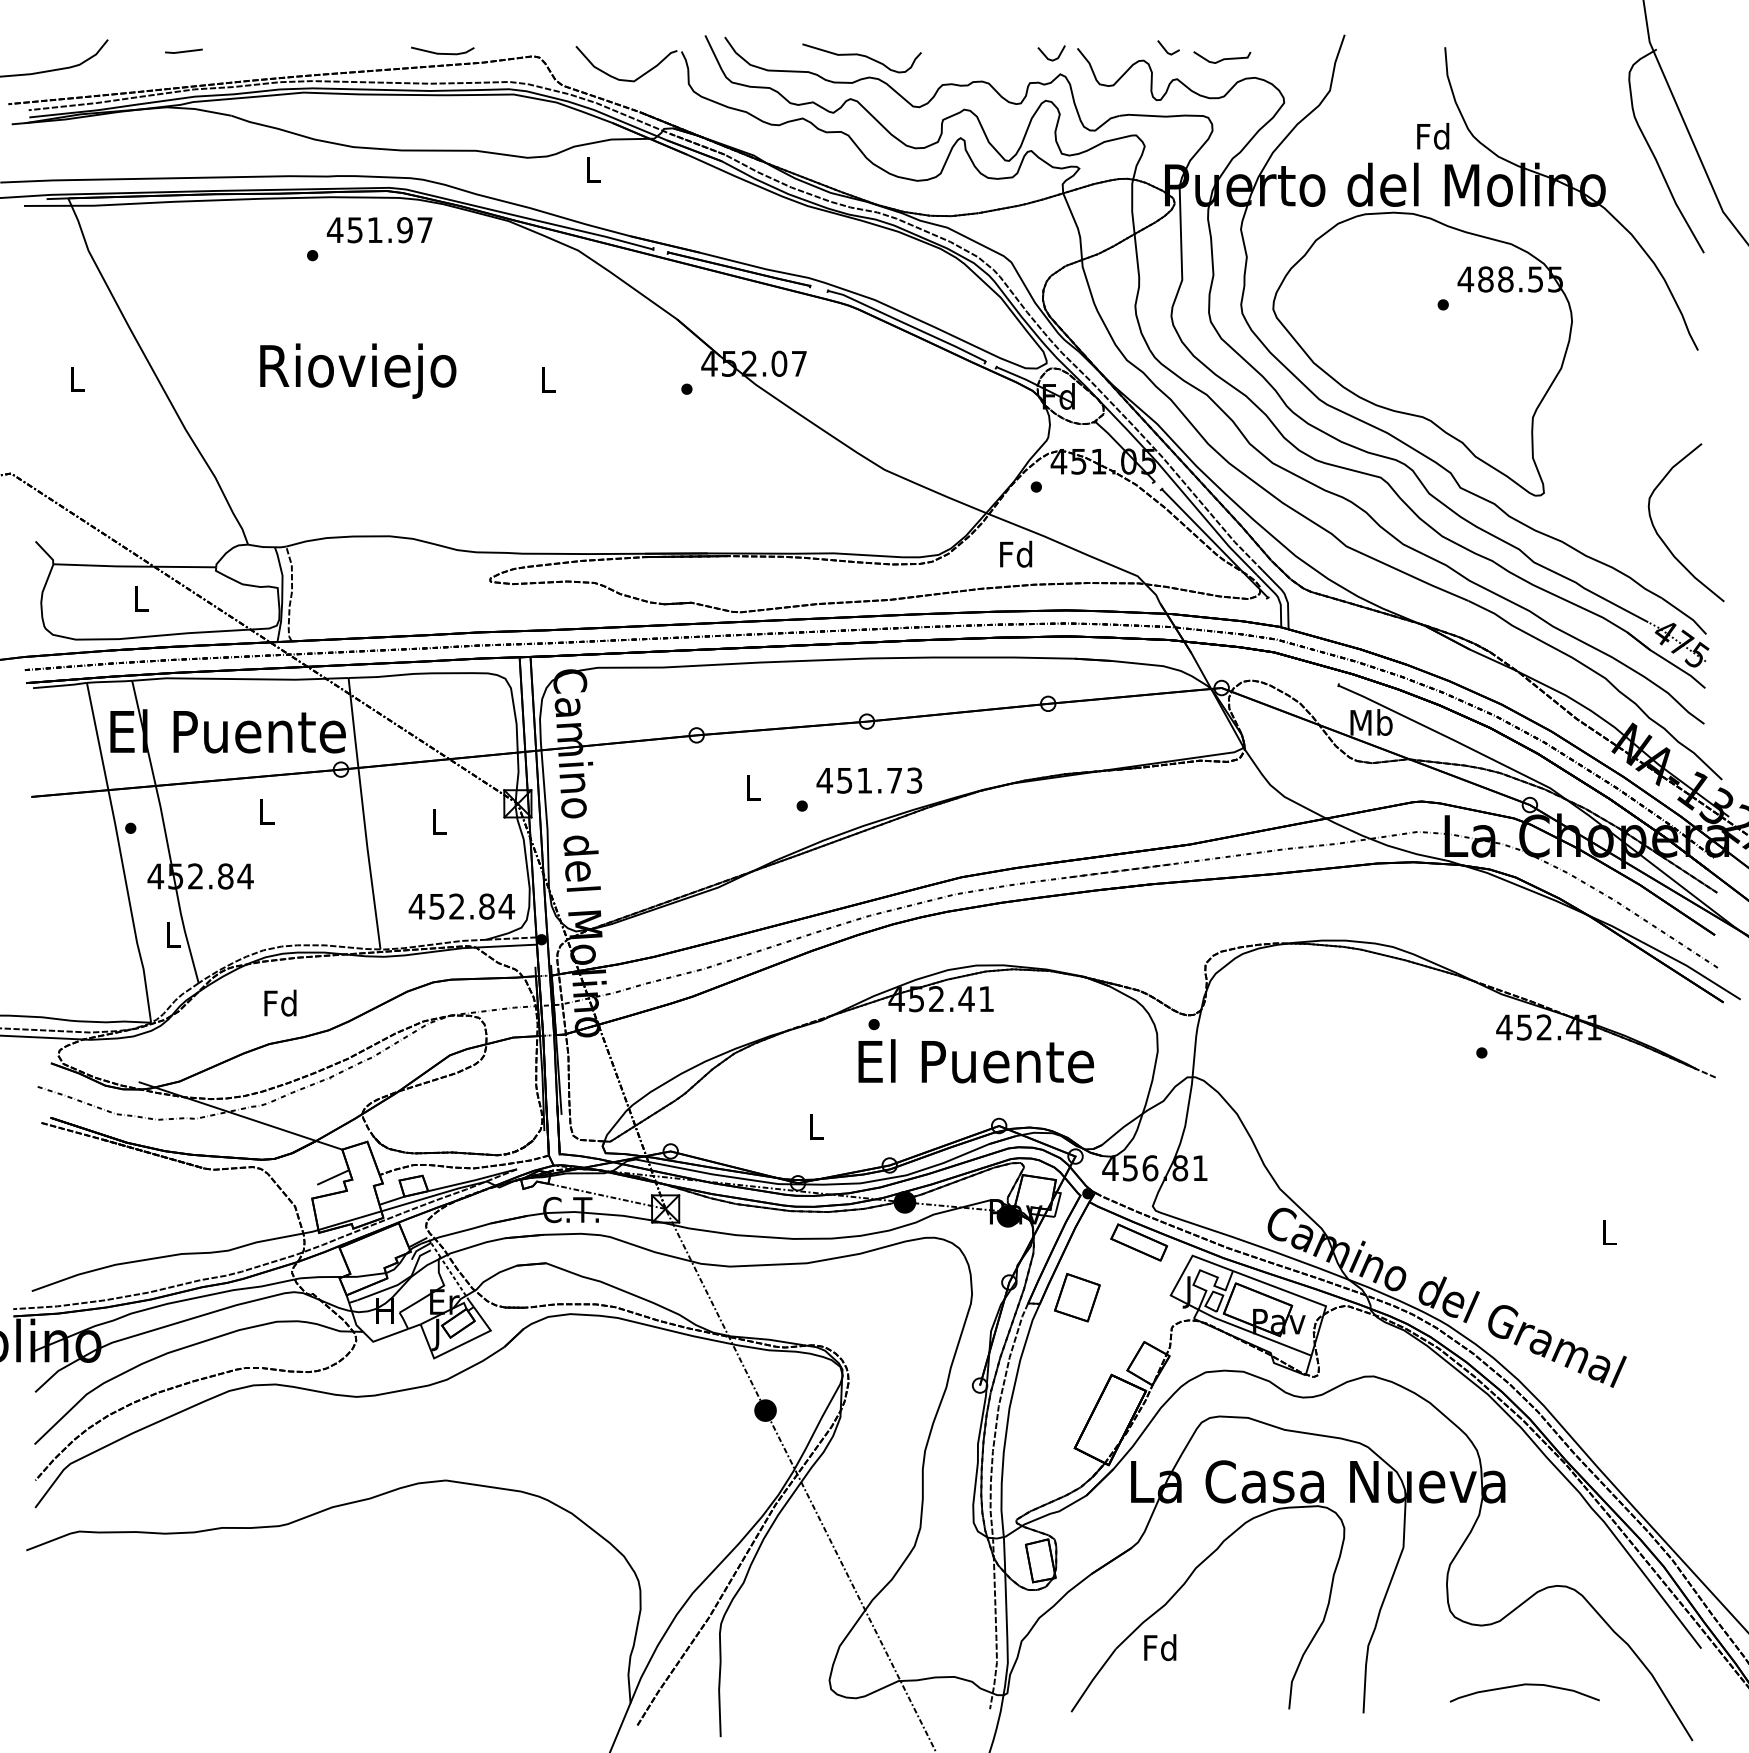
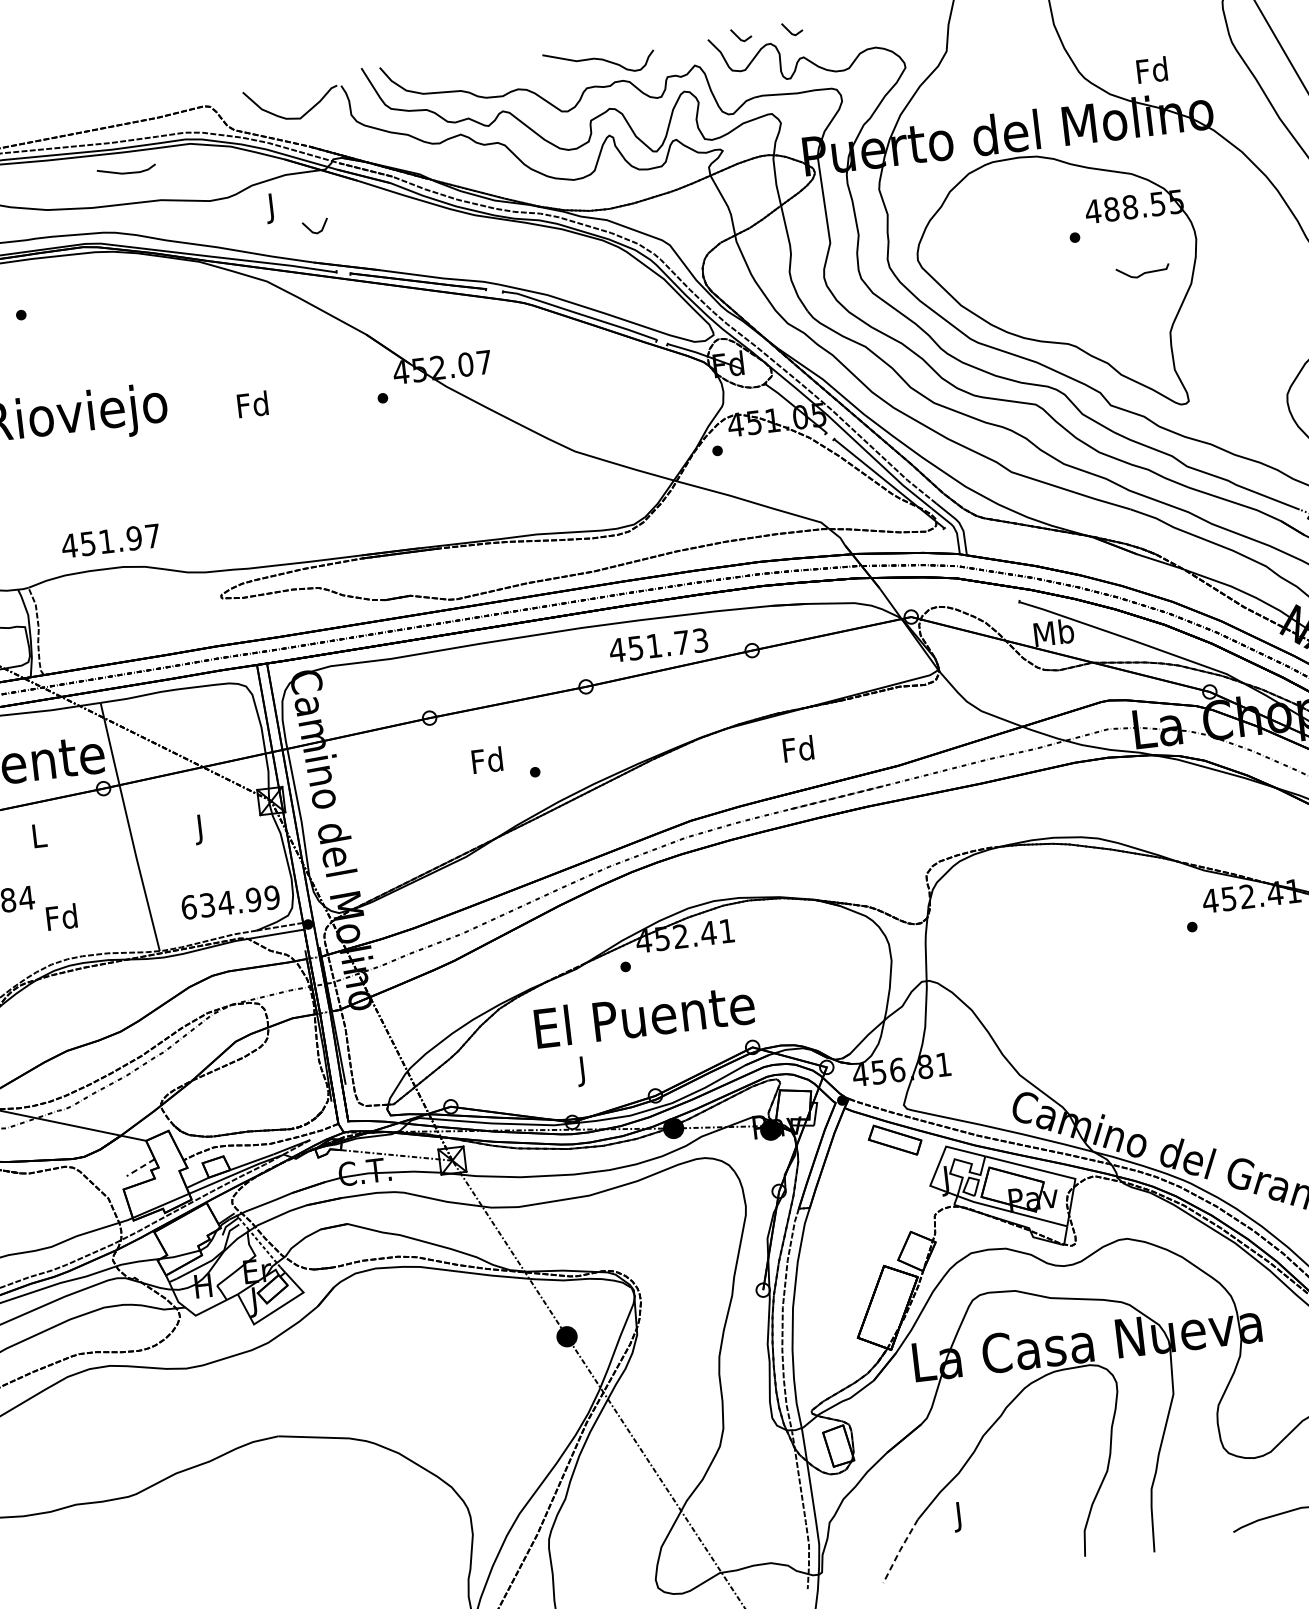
line: (1111, 49) -> (739, 37), added
line: (440, 52) -> (124, 172), moved
curve: (861, 56) -> (598, 60), moved
line: (1047, 56) -> (311, 230), moved
curve: (1222, 58) -> (1143, 272), moved
text: (1433, 136) -> (1152, 70), moved
text: (593, 173) -> (272, 208), L -> J
text: (379, 230) -> (110, 541), moved
text: (547, 379) -> (252, 404), L -> Fd
text: (1016, 553) -> (798, 748), moved
text: (869, 780) -> (658, 645), moved
text: (752, 787) -> (487, 760), L -> Fd
text: (439, 825) -> (200, 829), L -> J
text: (461, 906) -> (230, 902), 452.84 -> 634.99
text: (280, 1002) -> (61, 916), moved
text: (975, 1061) -> (644, 1016), moved
text: (816, 1130) -> (583, 1071), L -> J
line: (333, 1177) -> (141, 1167), solid -> dashed
part: (1077, 1297) -> (843, 1197), removed
text: (1160, 1650) -> (959, 1516), Fd -> J
line: (1092, 1679) -> (899, 1550), solid -> dashed

